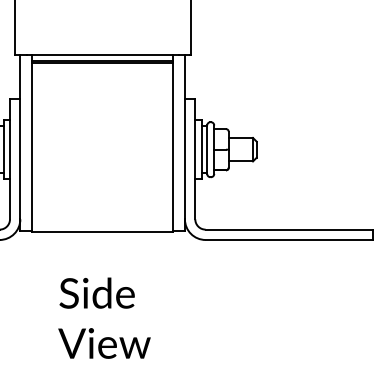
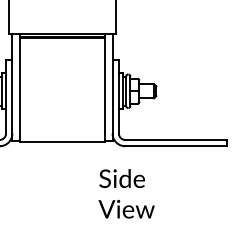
text: (104, 317) -> (126, 193), moved

